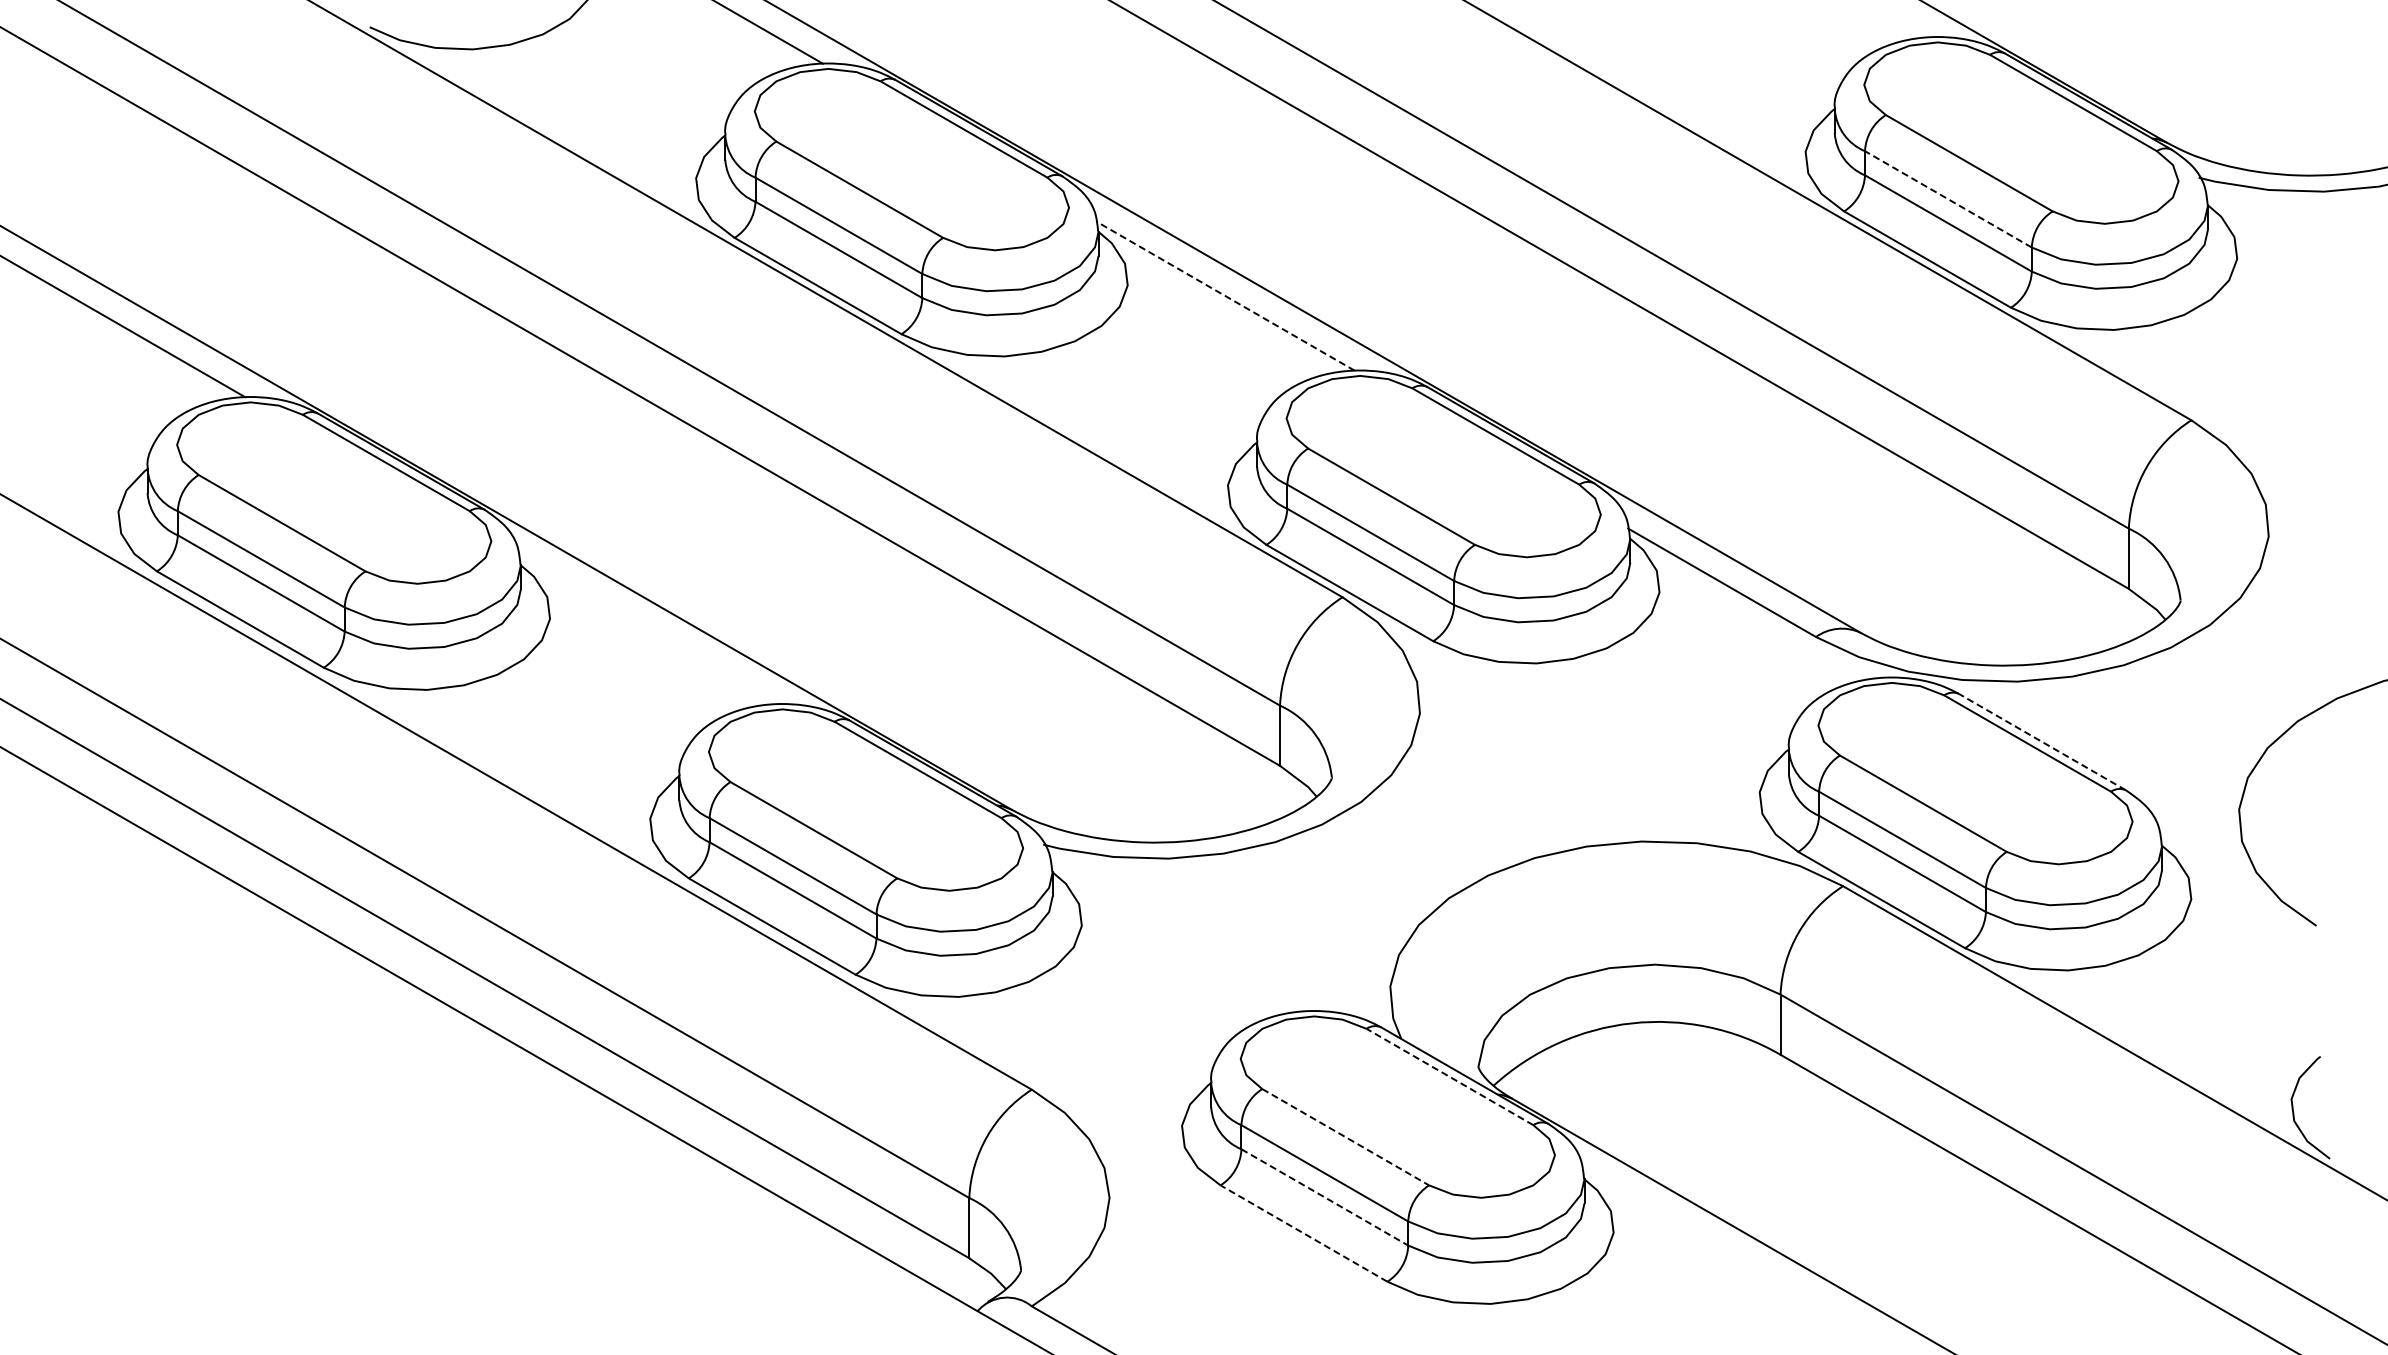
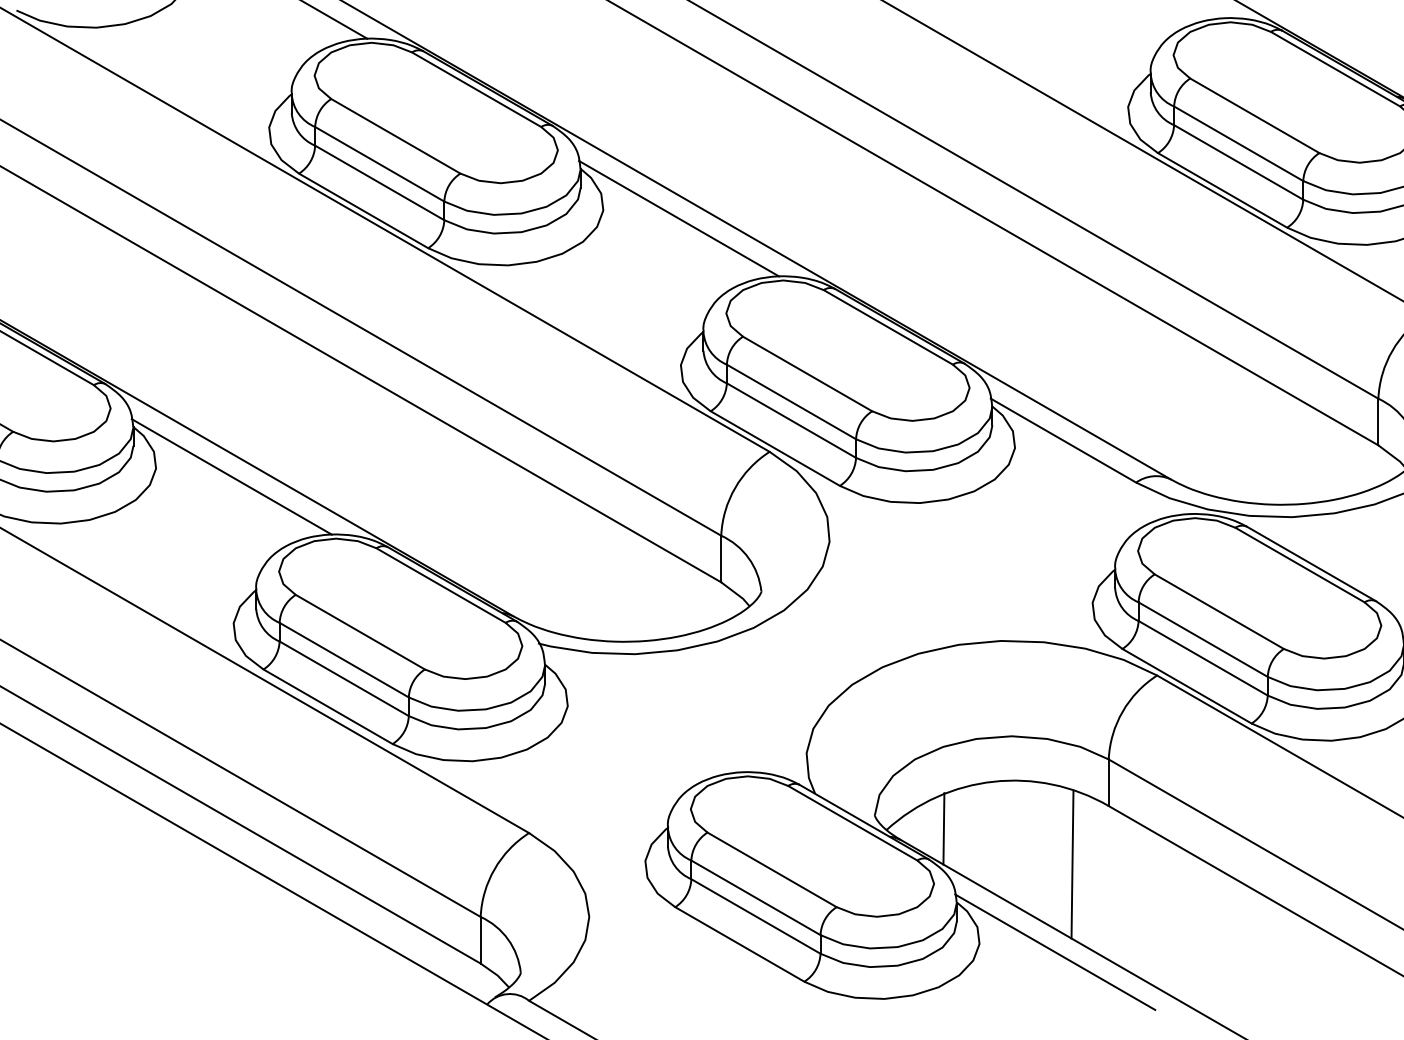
line: (1947, 199) -> (1238, 143), dashed -> solid
line: (1225, 295) -> (679, 218), dashed -> solid
line: (647, 629) -> (231, 476), added
line: (2041, 741) -> (1310, 563), dashed -> solid
line: (1449, 1076) -> (852, 822), dashed -> solid
line: (1567, 1084) -> (943, 829), added
line: (1733, 1130) -> (1072, 864), added
line: (1346, 1137) -> (772, 870), dashed -> solid
line: (1325, 1197) -> (756, 916), dashed -> solid
line: (1303, 1233) -> (739, 944), dashed -> solid
line: (1711, 1243) -> (1055, 952), added

